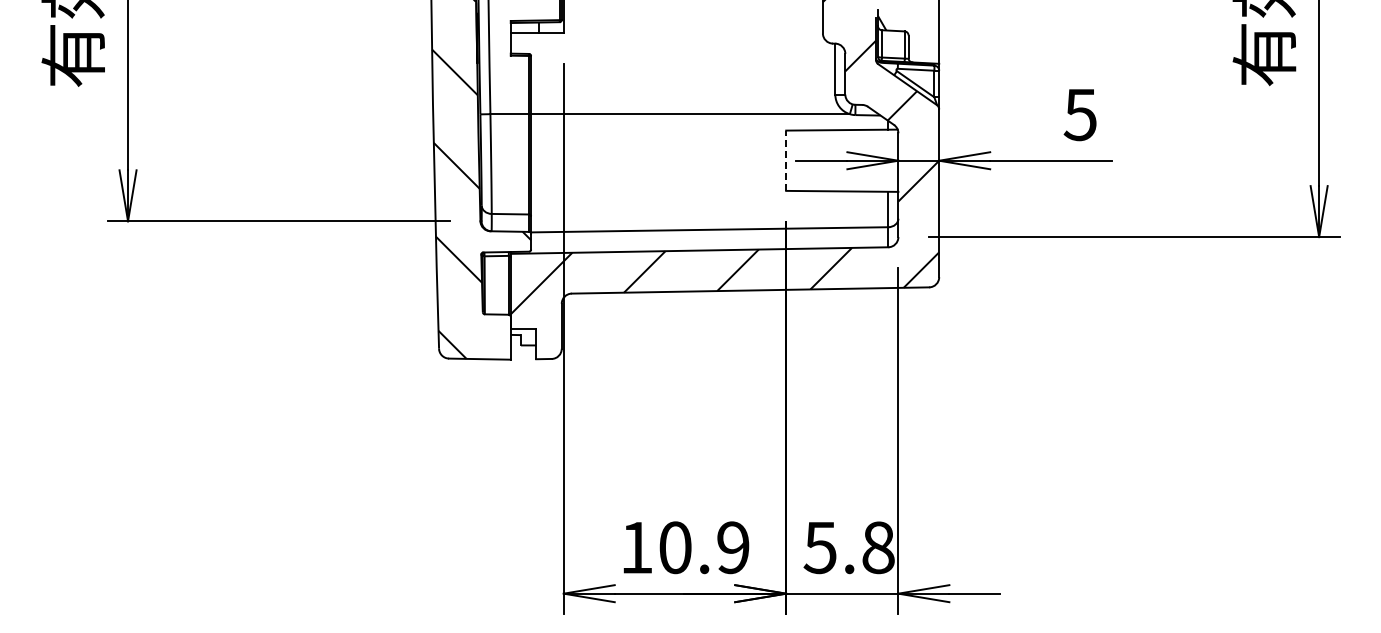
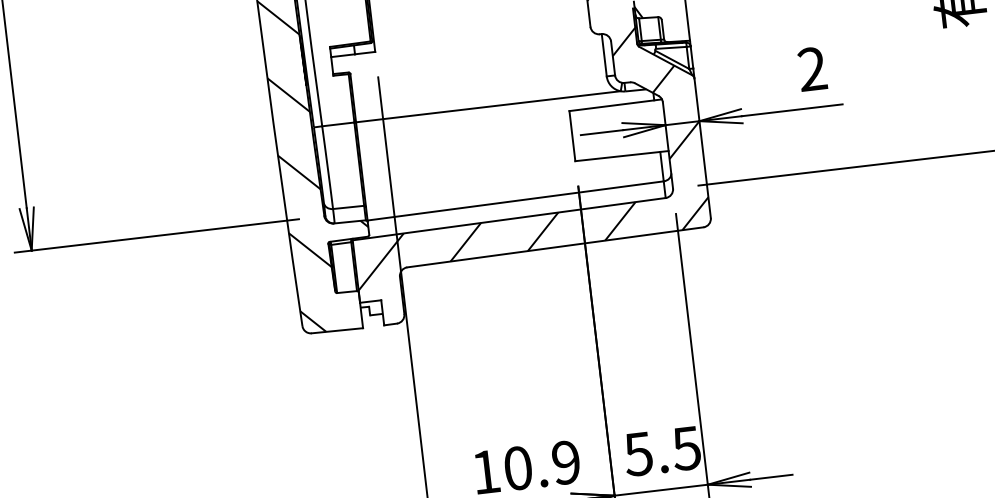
text: (1079, 114) -> (811, 69), 5 -> 2
line: (786, 160) -> (572, 135), dashed -> solid
text: (877, 547) -> (685, 448), 5.8 -> 5.5

